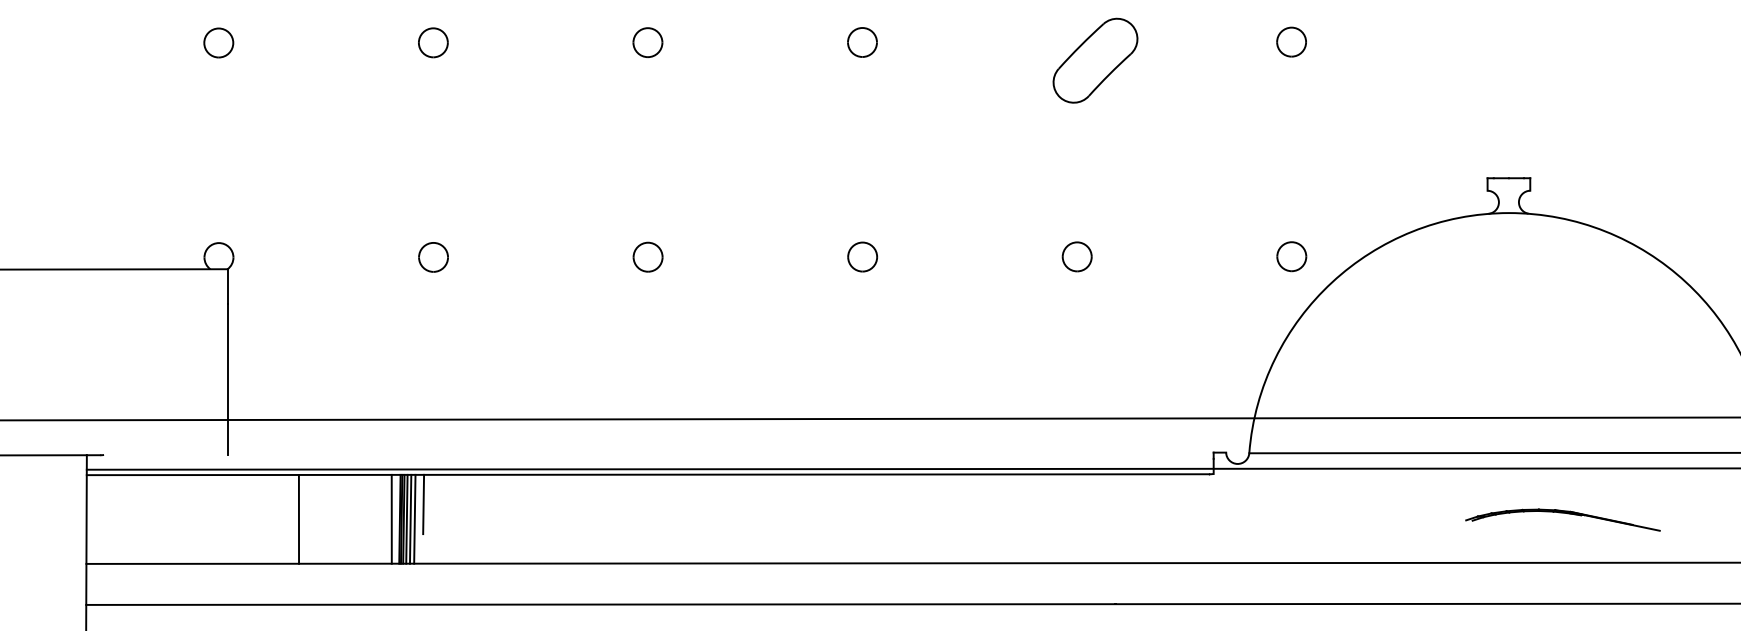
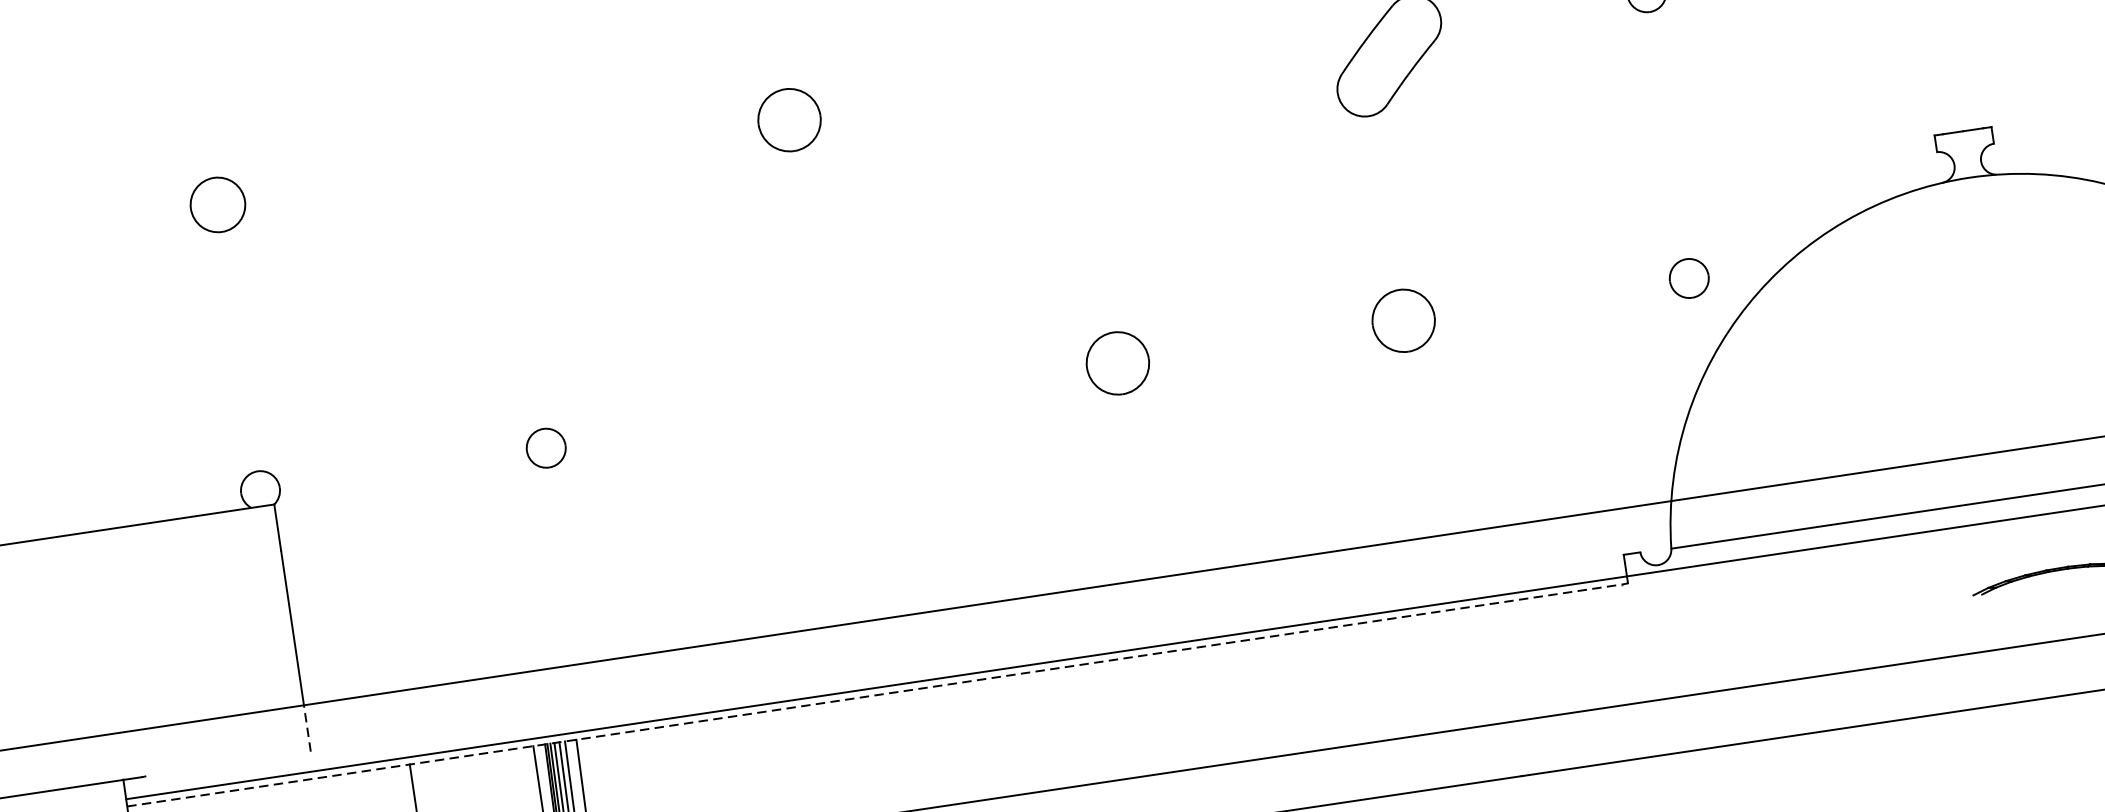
part: (218, 42) -> (217, 204), size x1.4
part: (433, 42) -> (503, 161), removed
part: (647, 42) -> (788, 119), size x1.6
part: (862, 42) -> (1075, 77), removed
part: (647, 256) -> (831, 404), removed
part: (862, 256) -> (1117, 362), size x1.6
part: (1076, 256) -> (1402, 320), size x1.6
line: (227, 436) -> (307, 727), solid -> dashed
line: (648, 474) -> (875, 695), solid -> dashed

